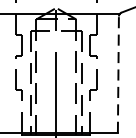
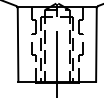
line: (118, 75) -> (96, 45), dashed -> solid

